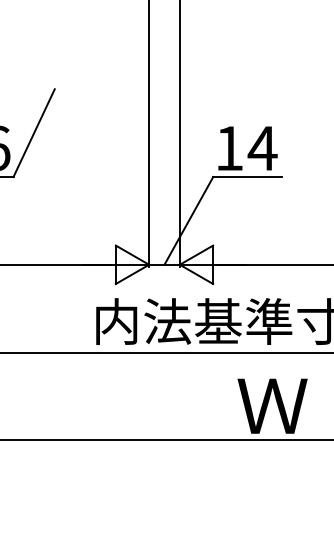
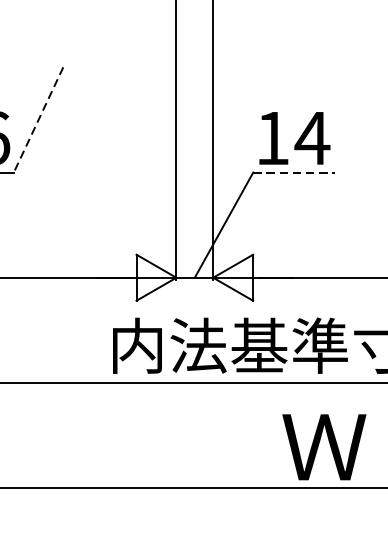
line: (33, 133) -> (37, 120), solid -> dashed
line: (247, 177) -> (294, 173), solid -> dashed

